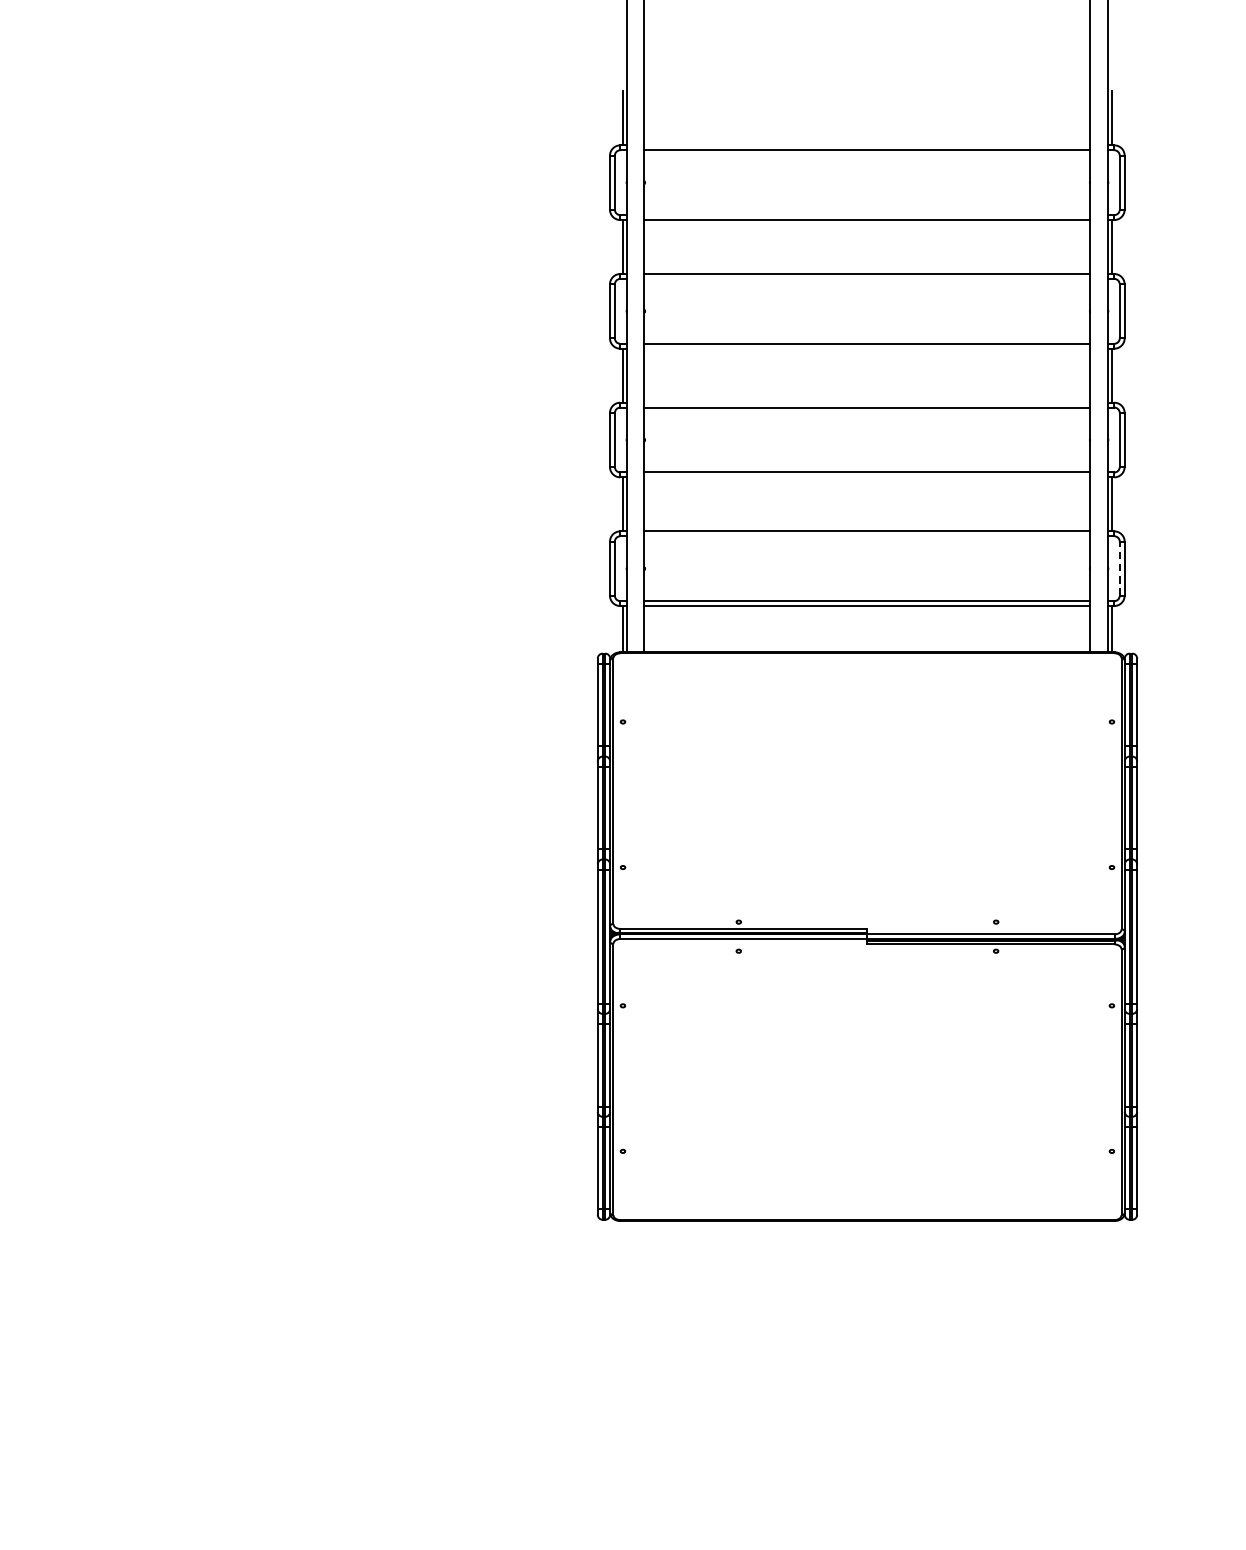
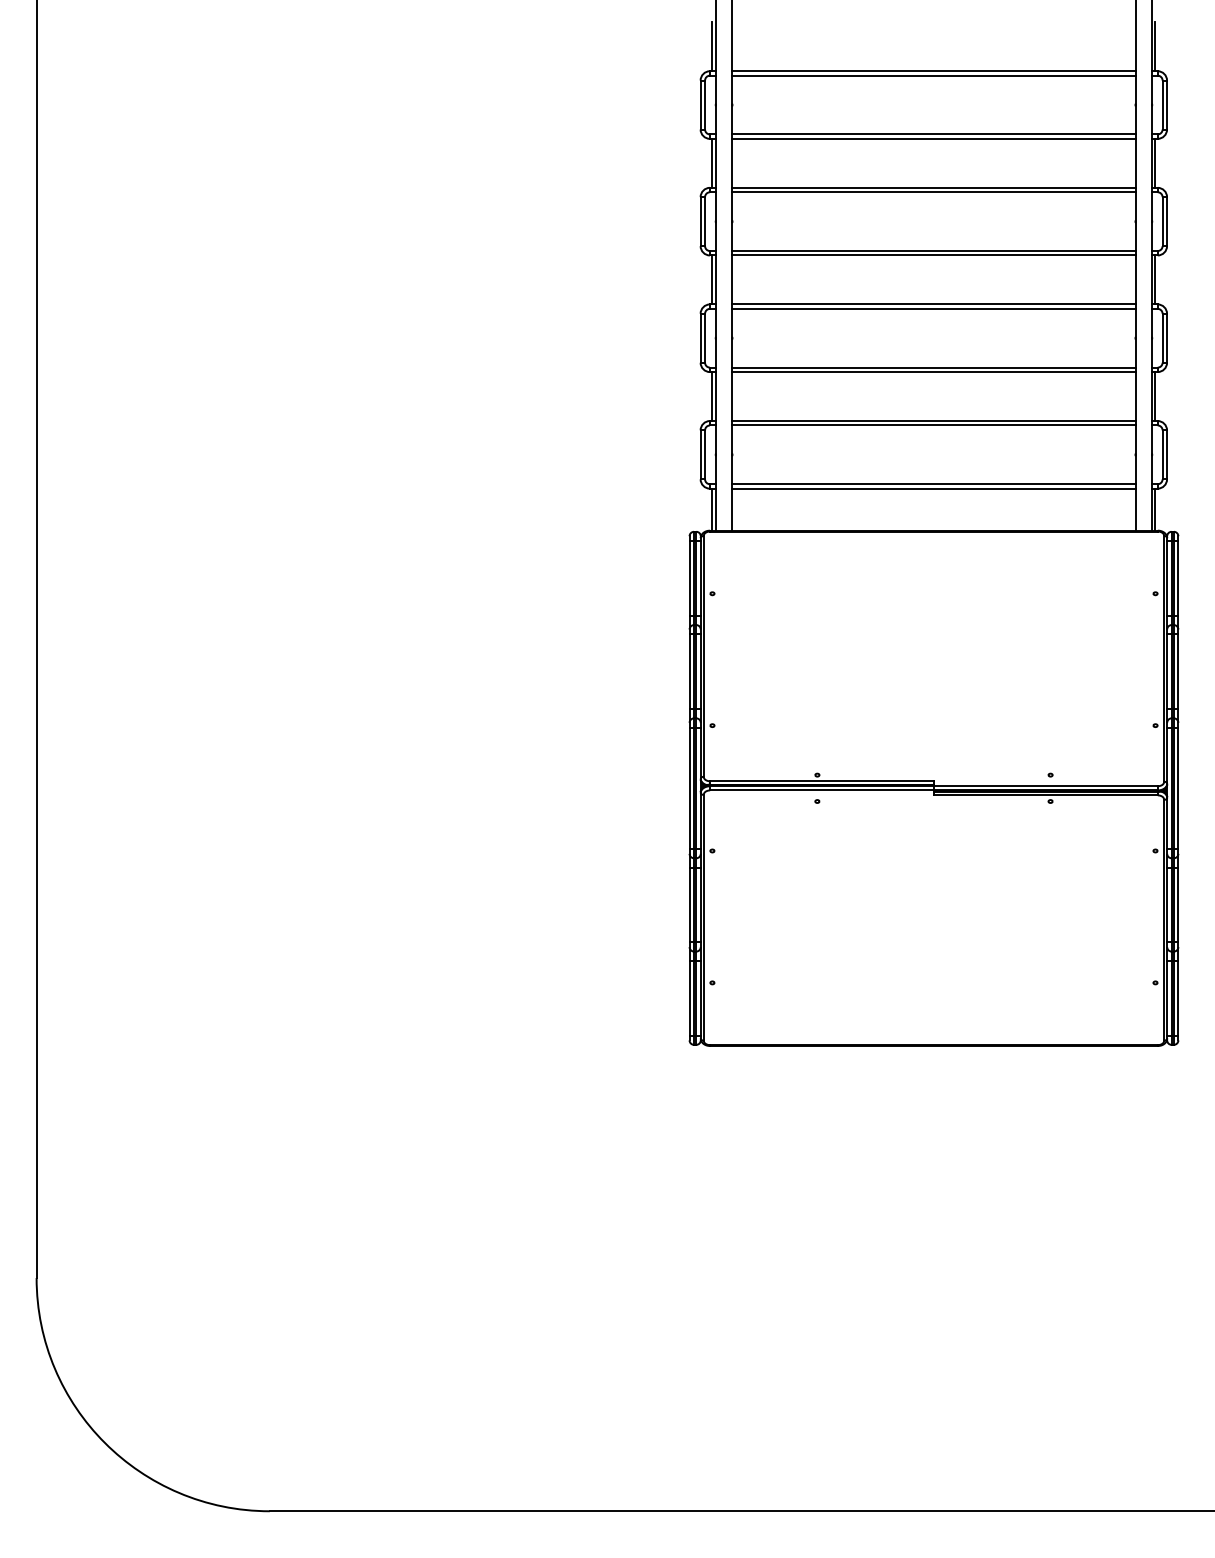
line: (866, 145) -> (933, 71), added
line: (866, 215) -> (933, 134), added
line: (866, 279) -> (933, 192), added
line: (866, 348) -> (933, 255), added
line: (866, 402) -> (933, 304), added
line: (866, 477) -> (933, 372), added
line: (866, 536) -> (933, 425), added
line: (1119, 568) -> (1162, 454), dashed -> solid

